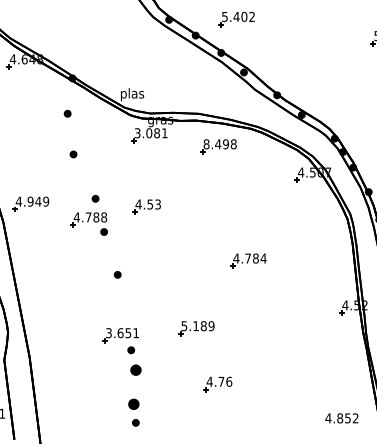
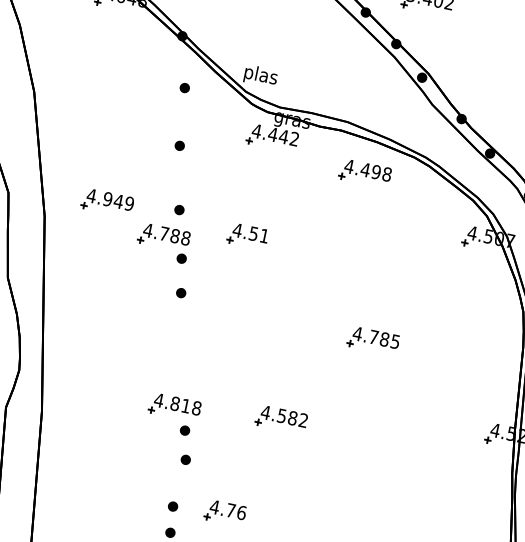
part: (67, 113) -> (184, 87), moved
text: (150, 133) -> (274, 135), 3.081 -> 4.442
text: (206, 144) -> (349, 166), 8.498 -> 4.498
part: (73, 154) -> (179, 145), moved
part: (30, 203) -> (107, 201), moved
text: (157, 204) -> (263, 235), 4.53 -> 4.51
text: (263, 258) -> (395, 341), 4.784 -> 4.785
part: (117, 274) -> (180, 292), moved
text: (197, 326) -> (283, 416), 5.189 -> 4.582
text: (122, 333) -> (177, 404), 3.651 -> 4.818
part: (135, 370) -> (185, 459), size x0.62
part: (217, 384) -> (224, 513), moved
part: (133, 404) -> (172, 506), size x0.62

